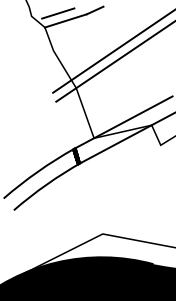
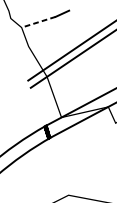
line: (58, 13) -> (32, 16), removed
line: (65, 21) -> (38, 22), solid -> dashed

